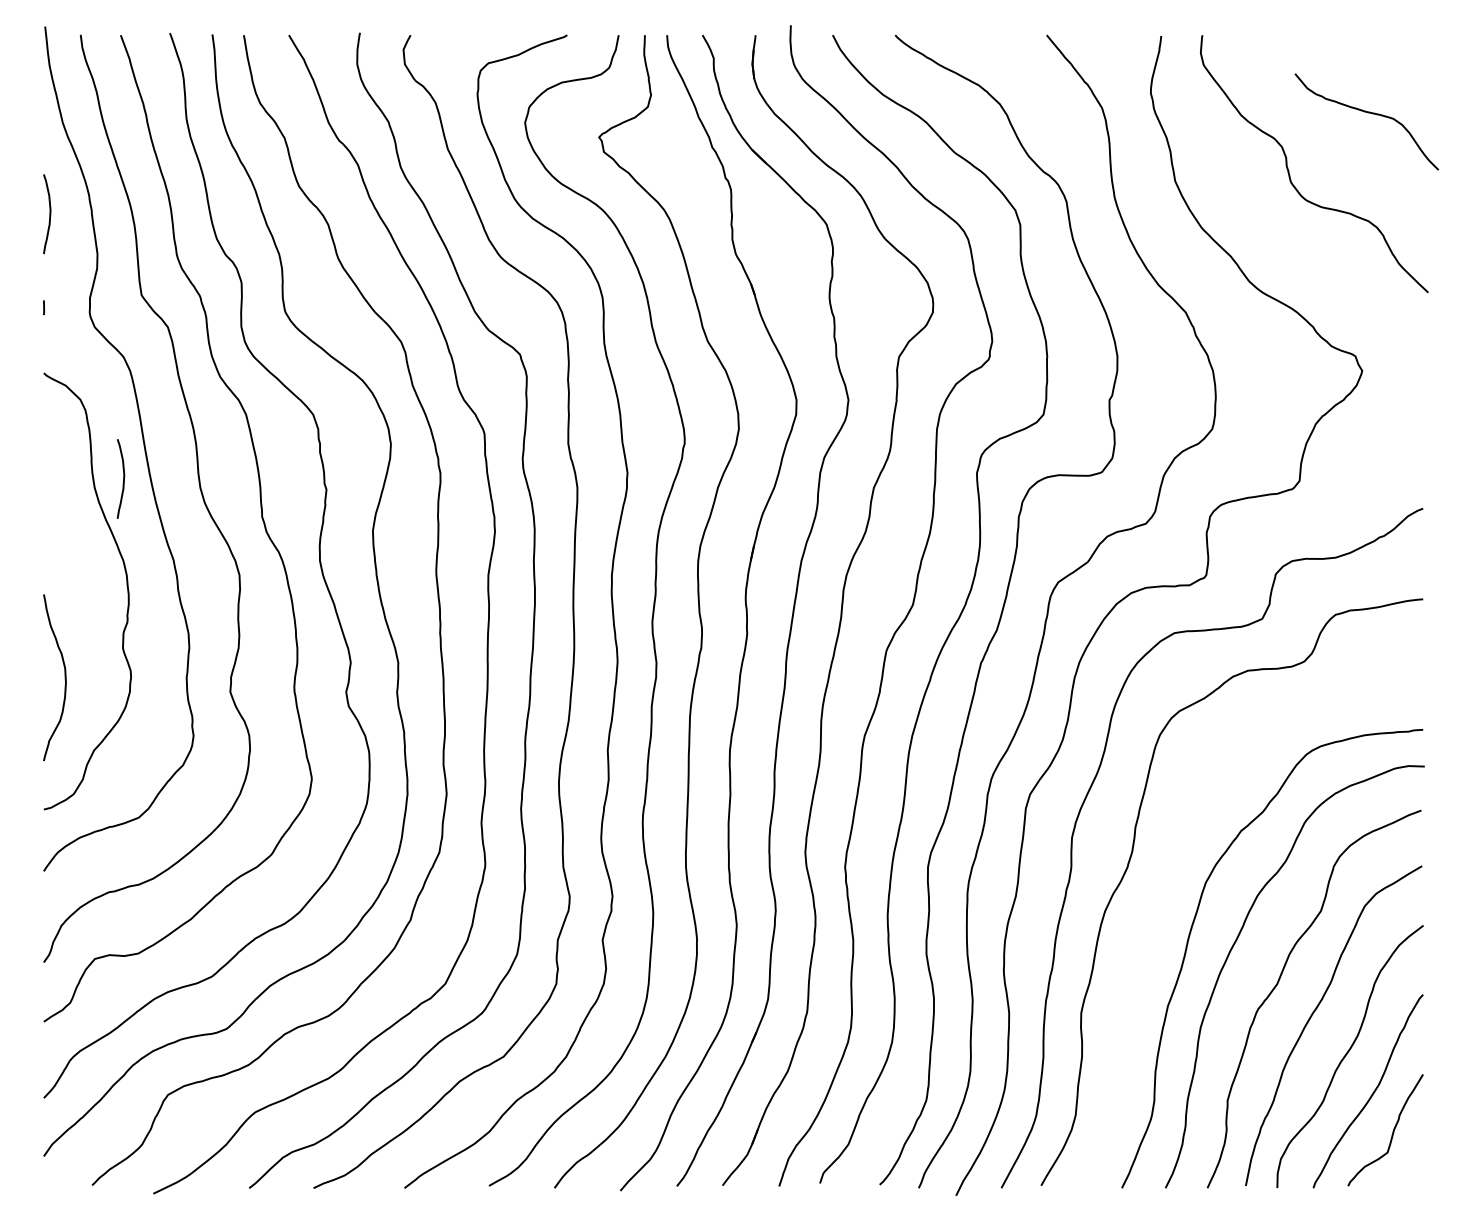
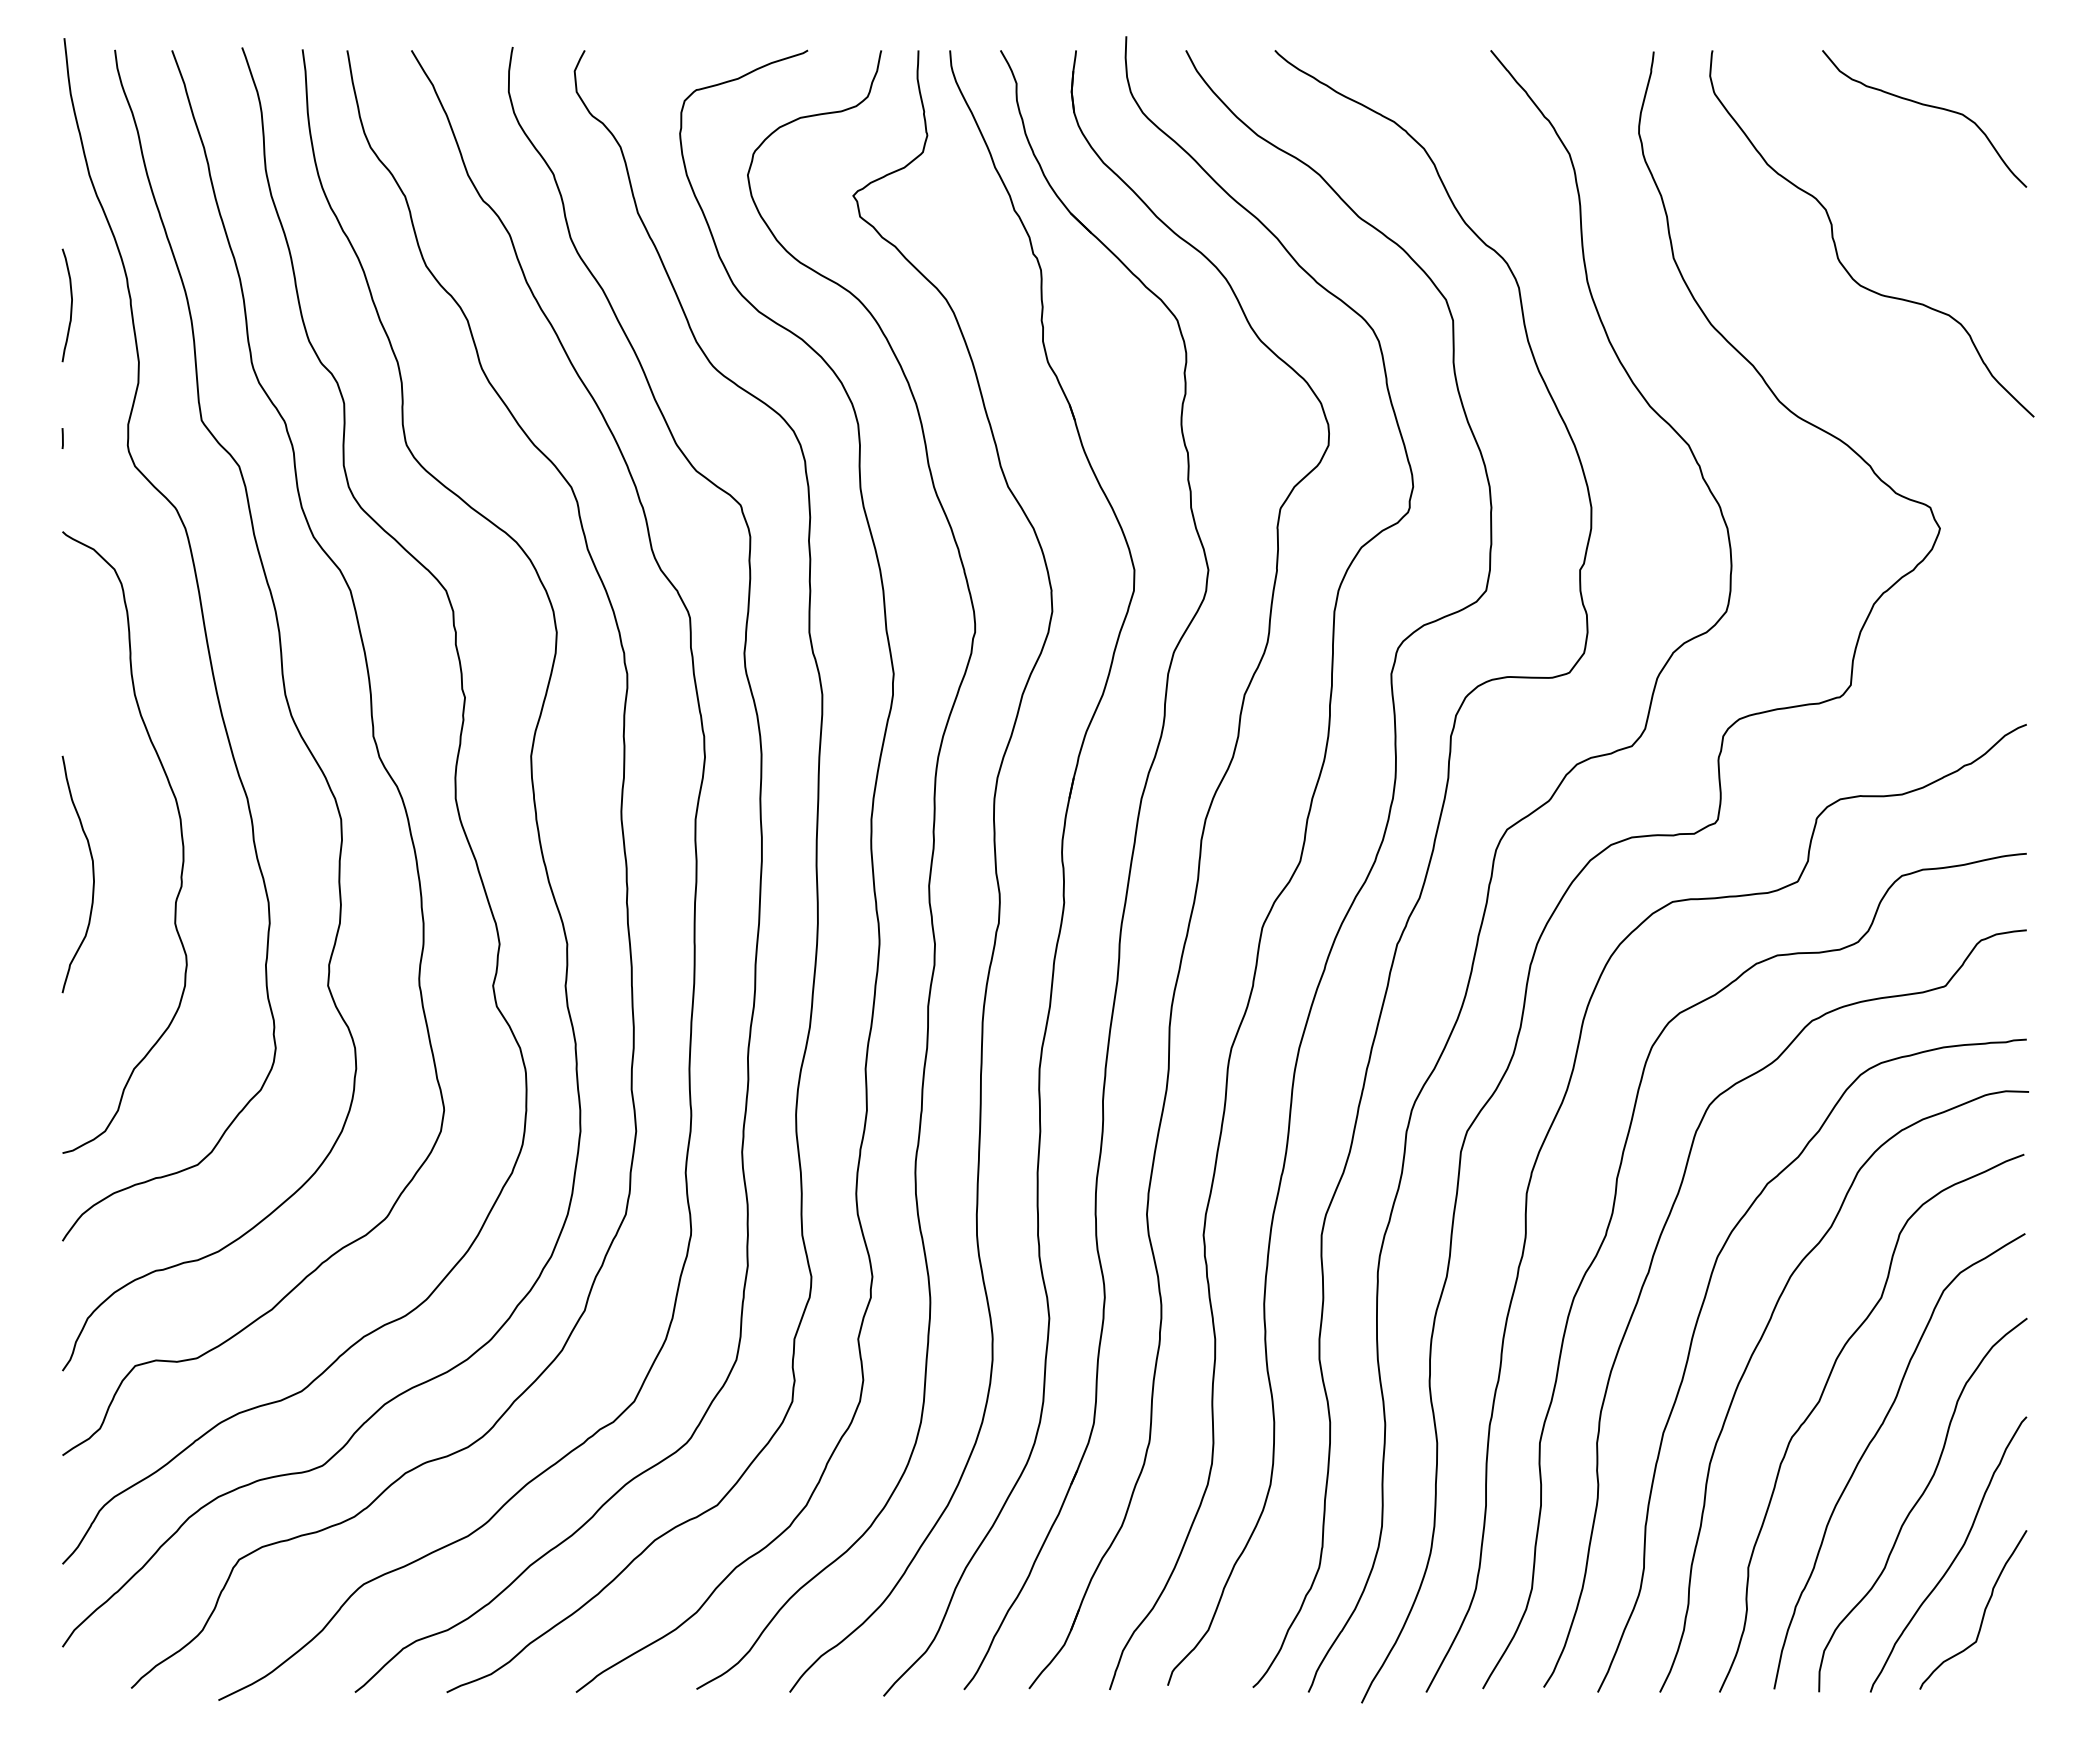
curve: (1368, 113) -> (1926, 106), moved
curve: (123, 479) -> (175, 682), removed
curve: (64, 677) -> (92, 874), moved
curve: (1158, 891) -> (1650, 1270), added

